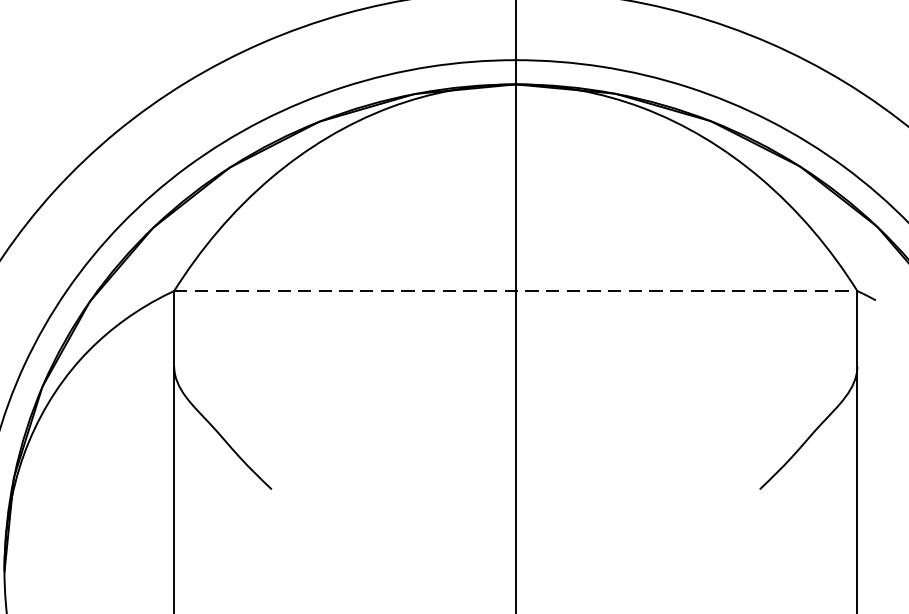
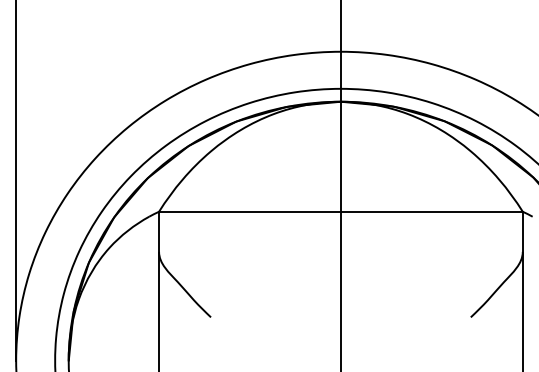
line: (514, 290) -> (340, 211), dashed -> solid

